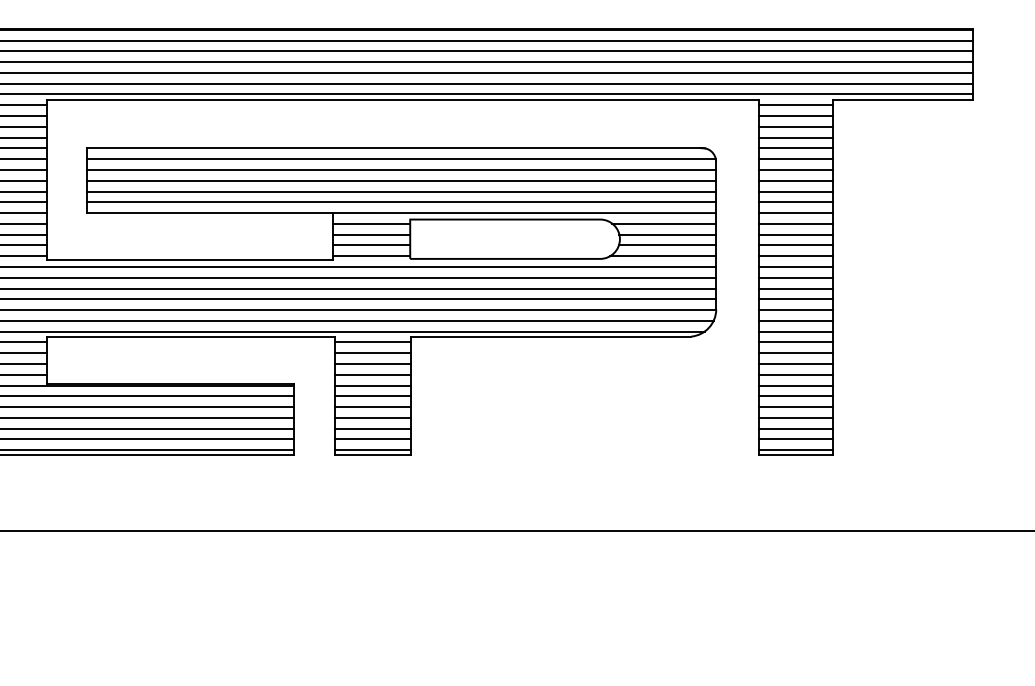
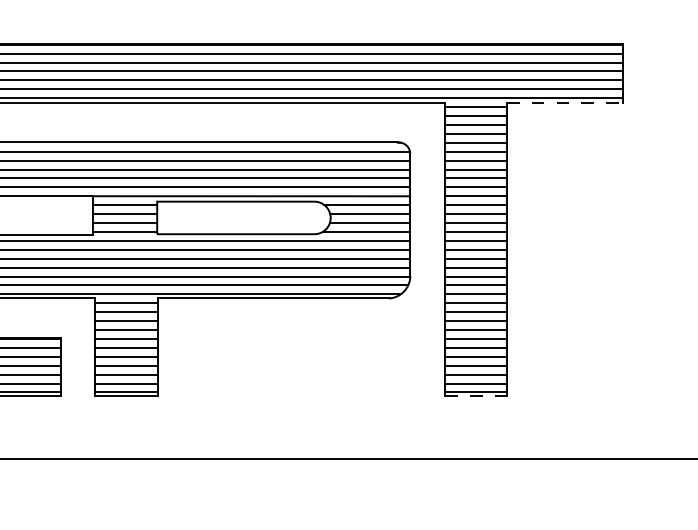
line: (903, 100) -> (565, 103), solid -> dashed
line: (796, 454) -> (476, 396), solid -> dashed

